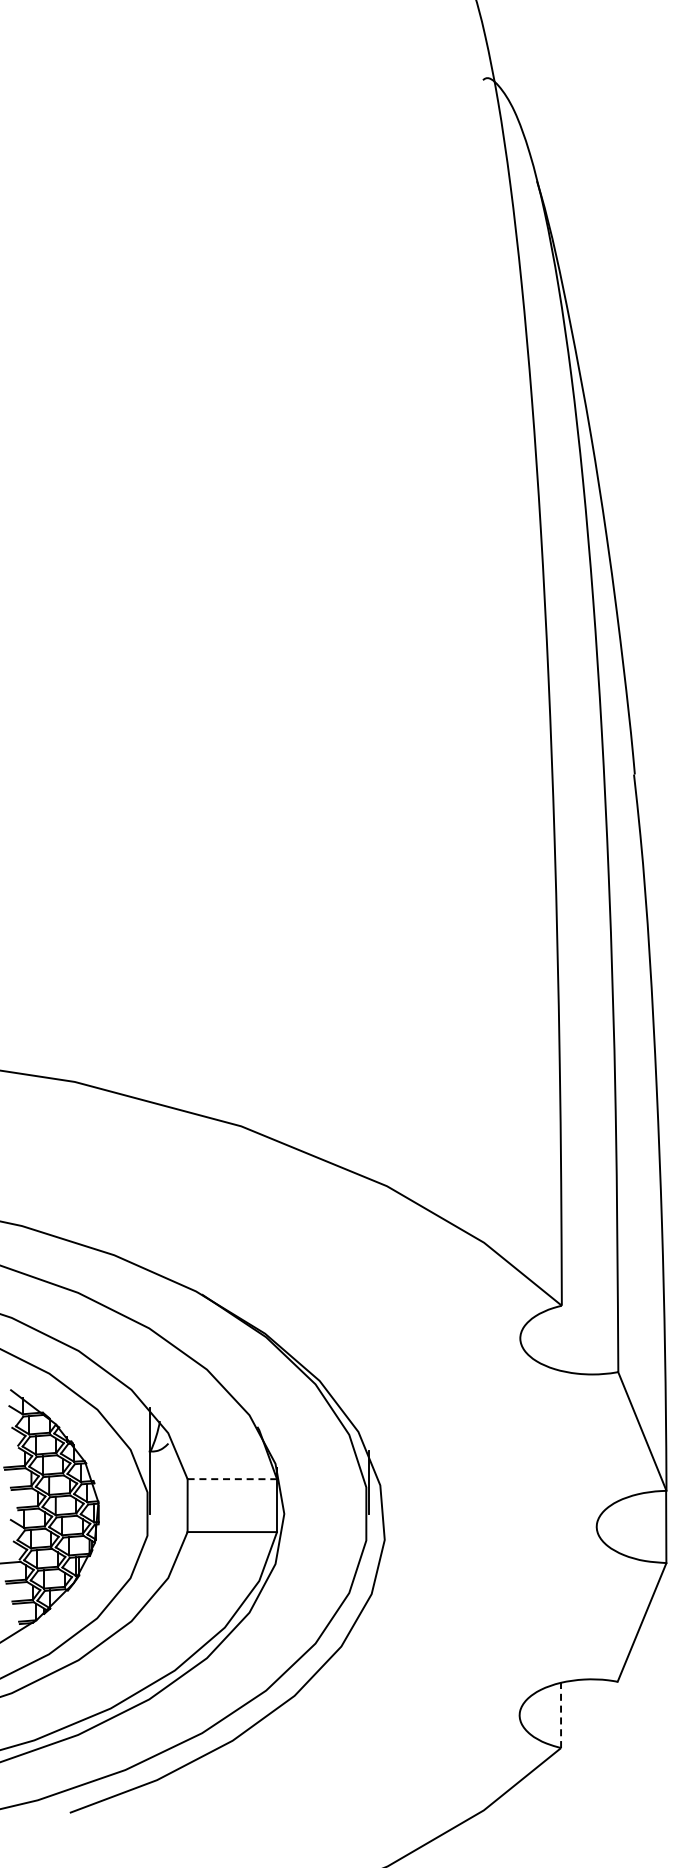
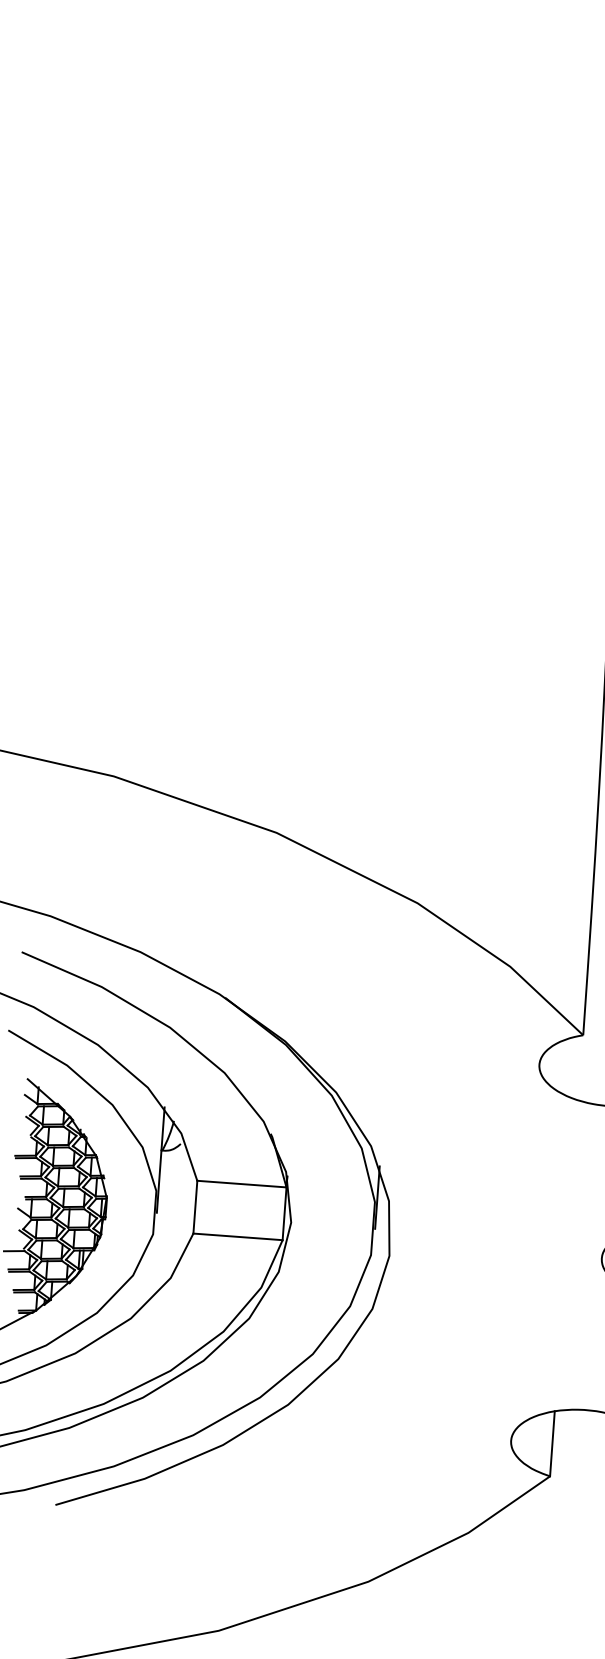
line: (232, 1479) -> (242, 1184), dashed -> solid
line: (561, 1715) -> (552, 1443), dashed -> solid

